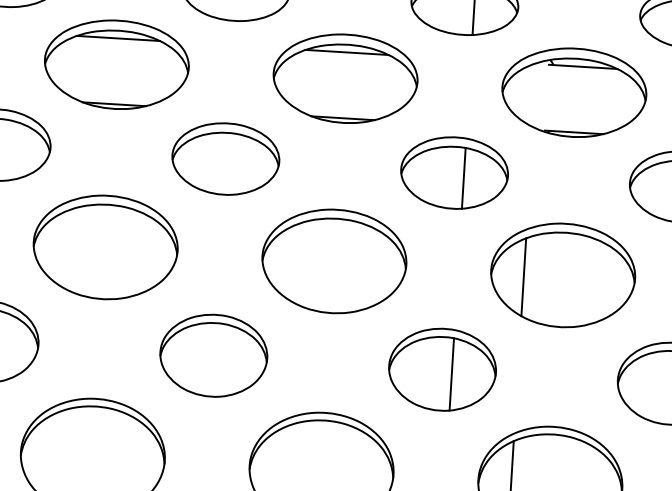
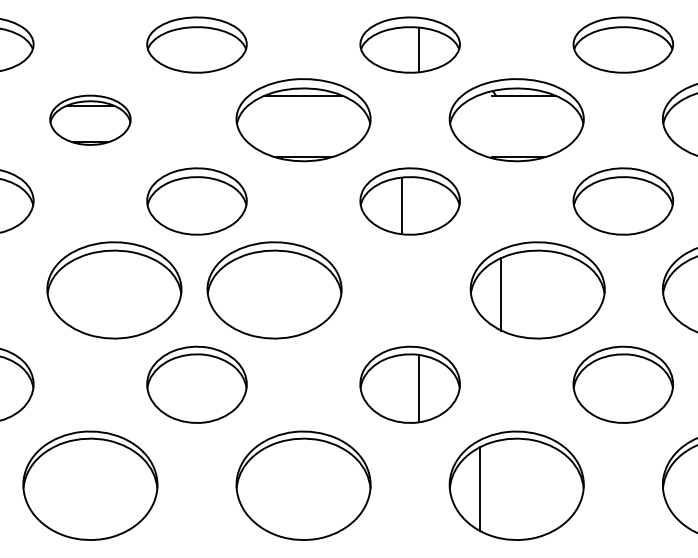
part: (116, 65) -> (90, 120), size x0.6
line: (464, 177) -> (402, 205), moved
part: (105, 247) -> (114, 290), moved
part: (334, 261) -> (274, 290), moved
part: (562, 275) -> (537, 290), moved

